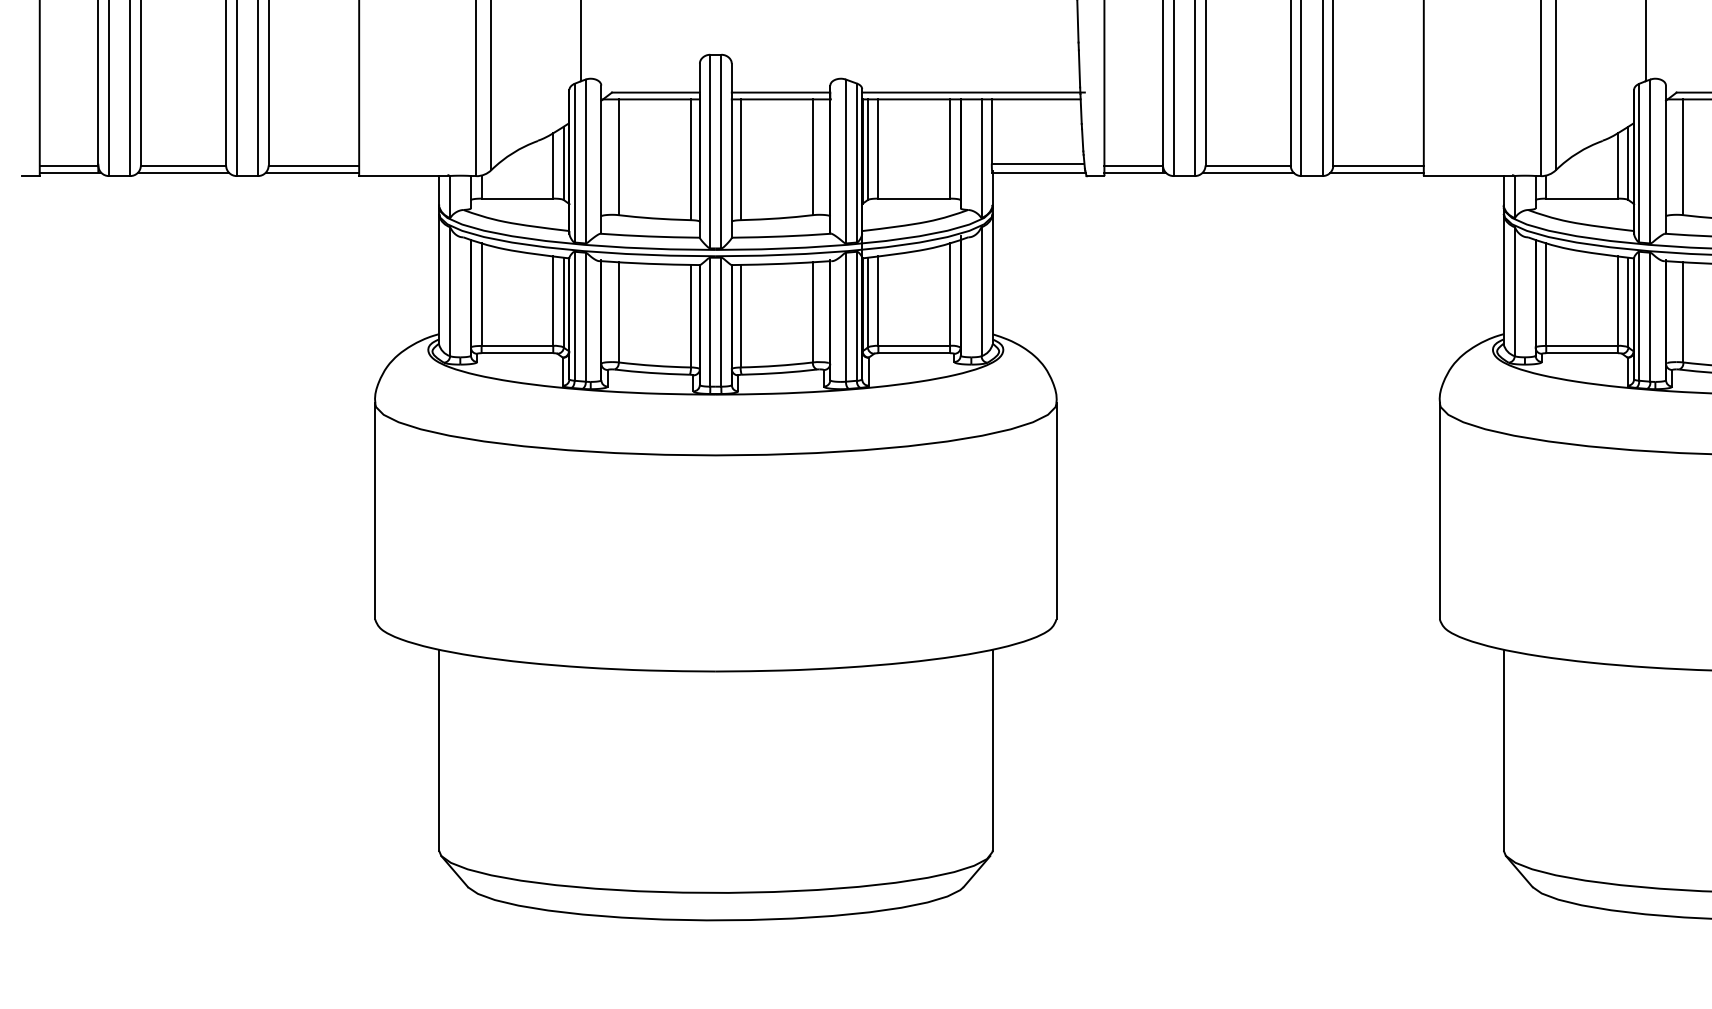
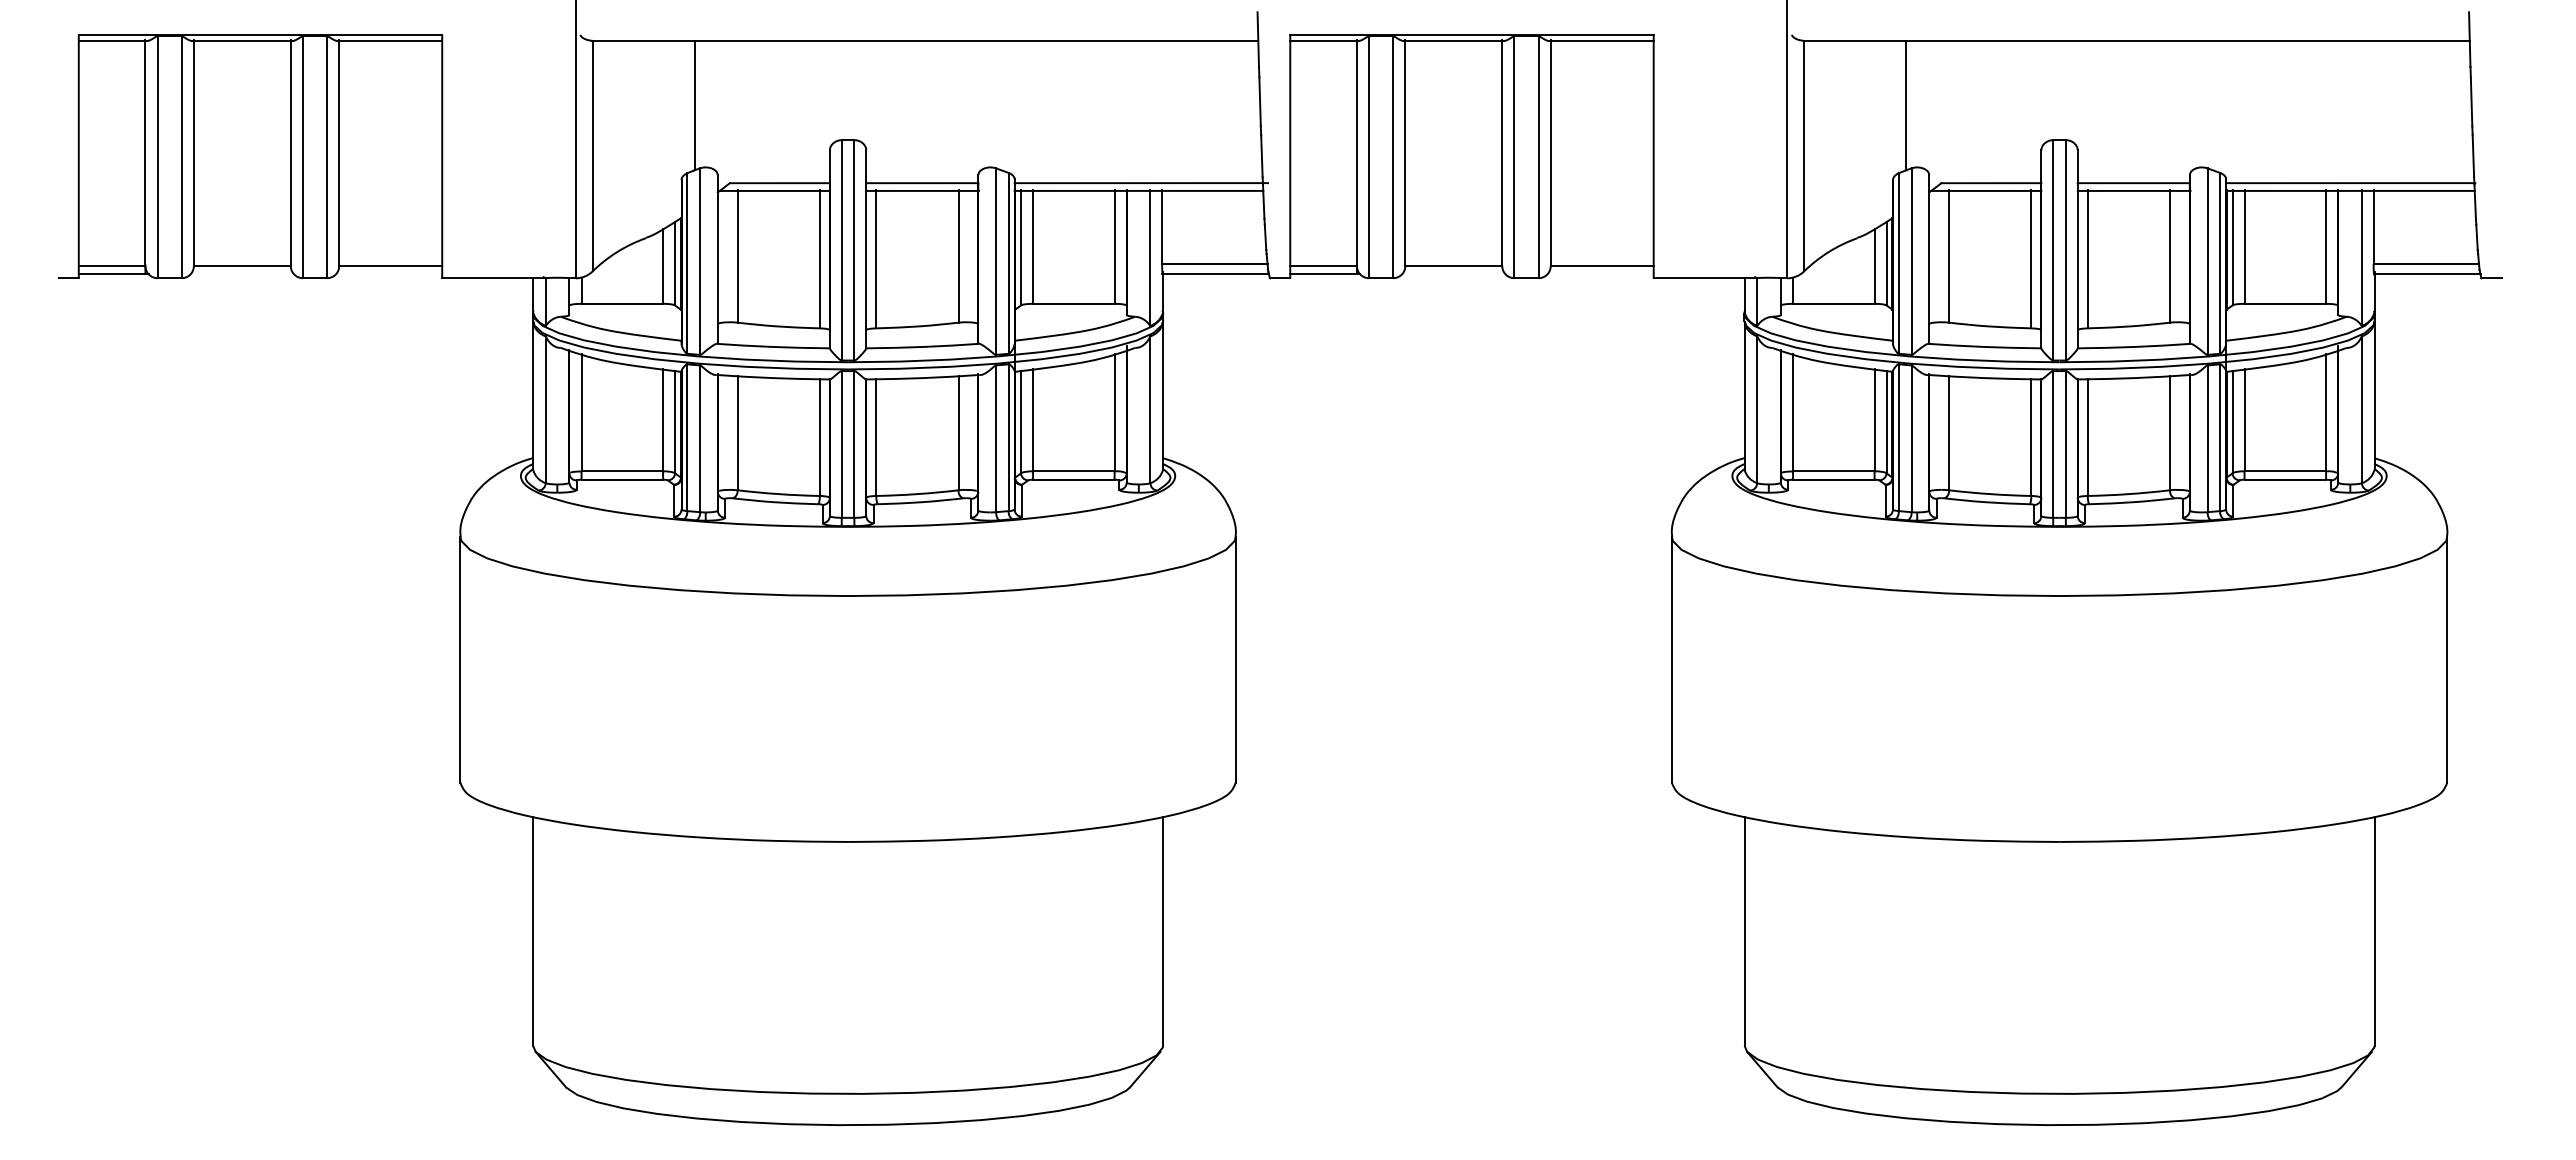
line: (183, 172) -> (242, 274), removed
line: (311, 172) -> (388, 274), removed
line: (1247, 172) -> (1453, 274), removed
line: (1377, 172) -> (1600, 274), removed

